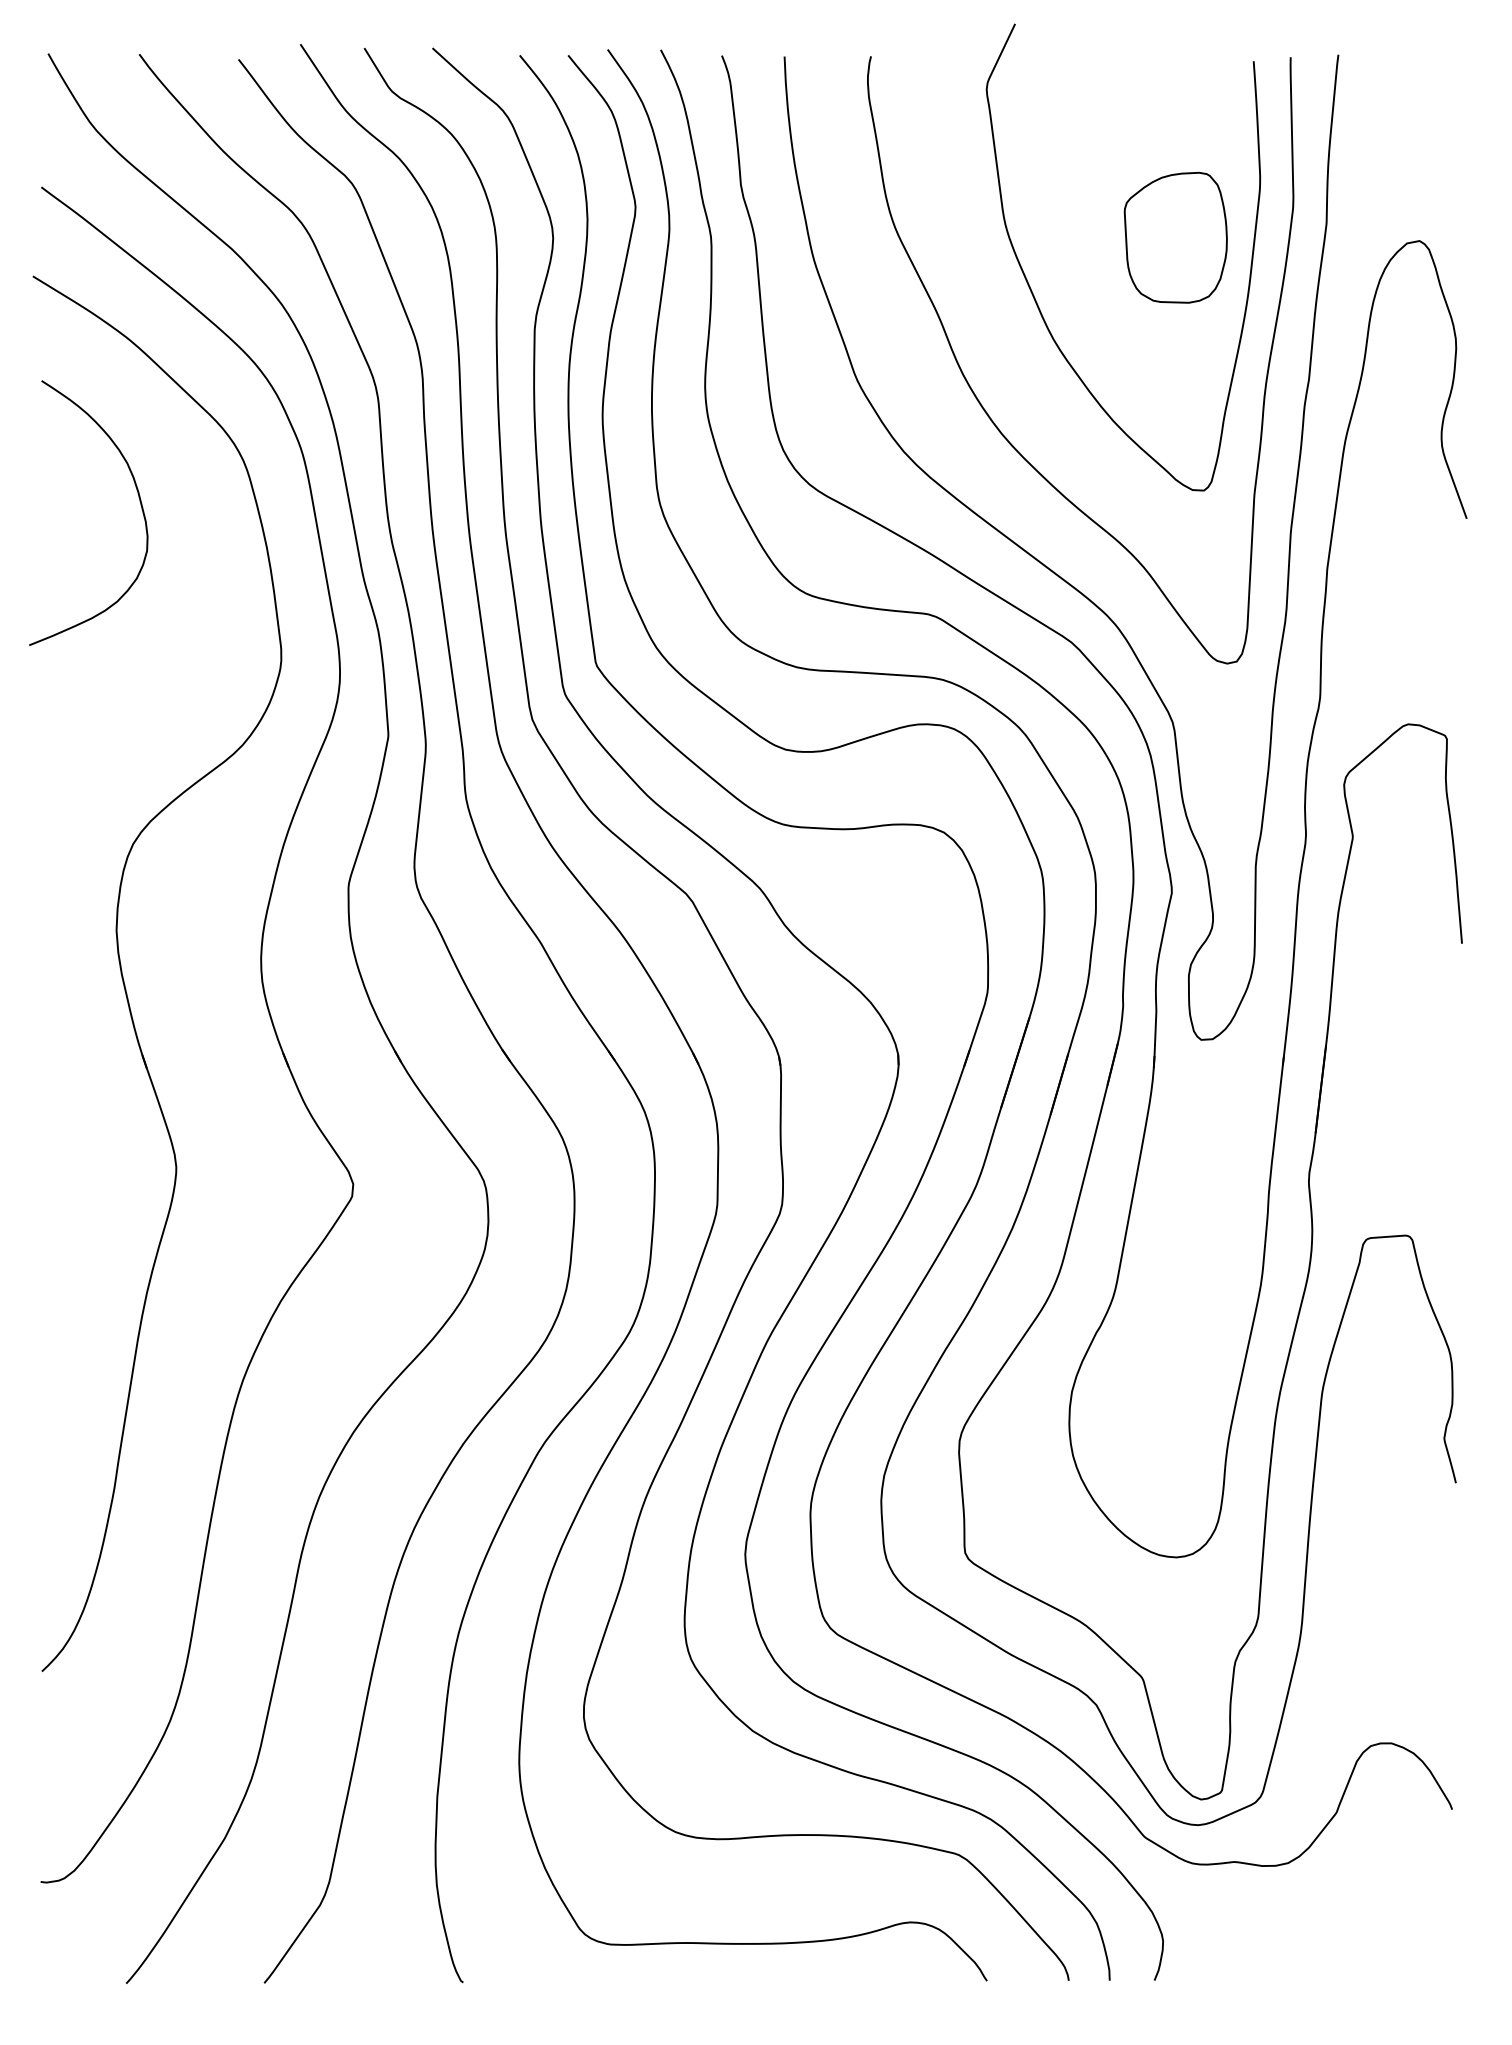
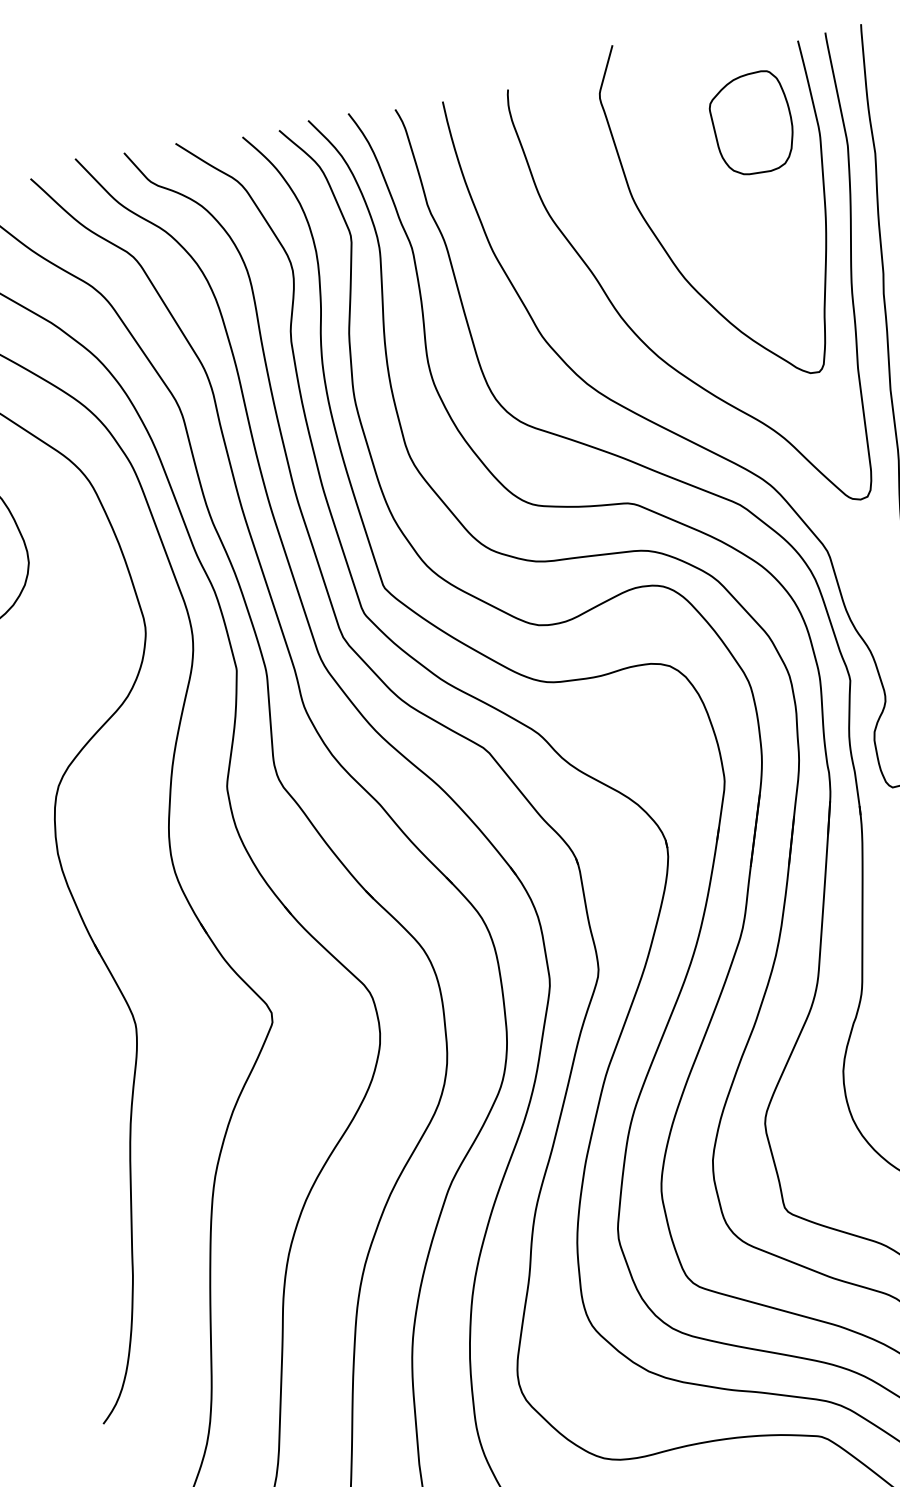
part: (1175, 237) -> (751, 123), moved

